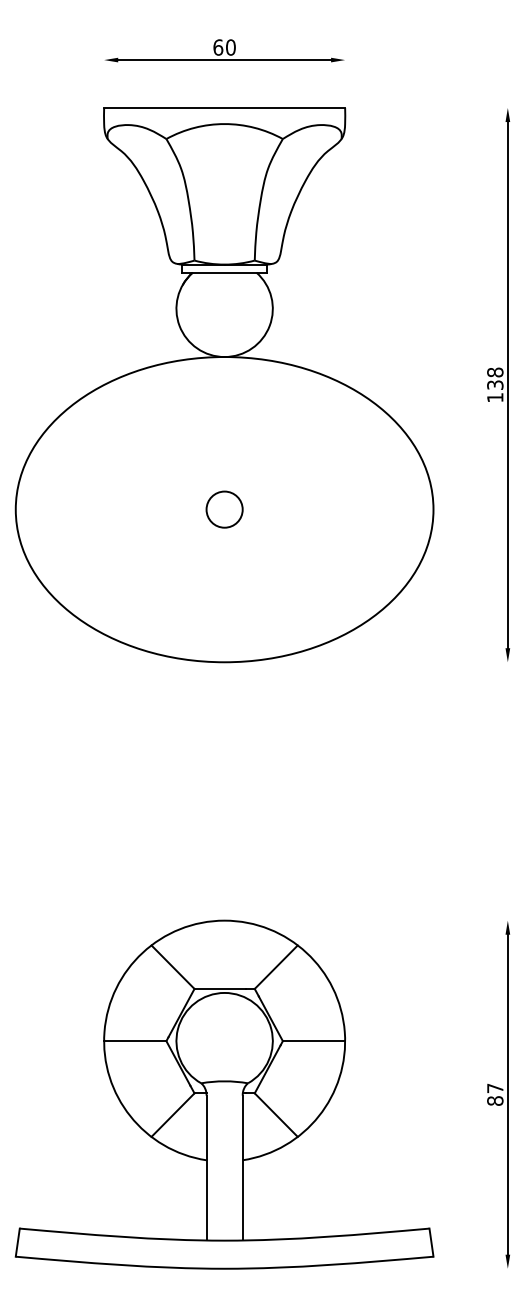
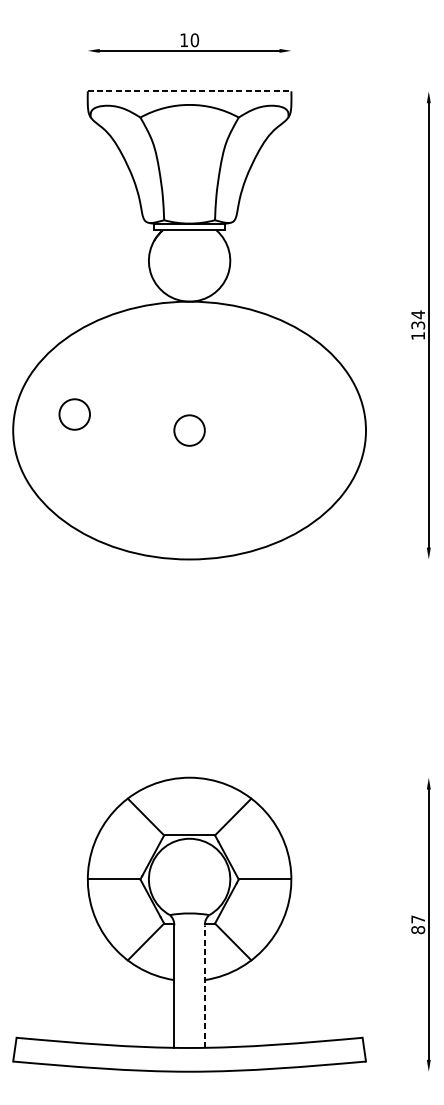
text: (218, 47) -> (184, 40), 60 -> 10
line: (225, 108) -> (190, 91), solid -> dashed
text: (495, 372) -> (418, 314), 138 -> 134
circle: (88, 490) -> (74, 414), added
line: (242, 1167) -> (204, 986), solid -> dashed

